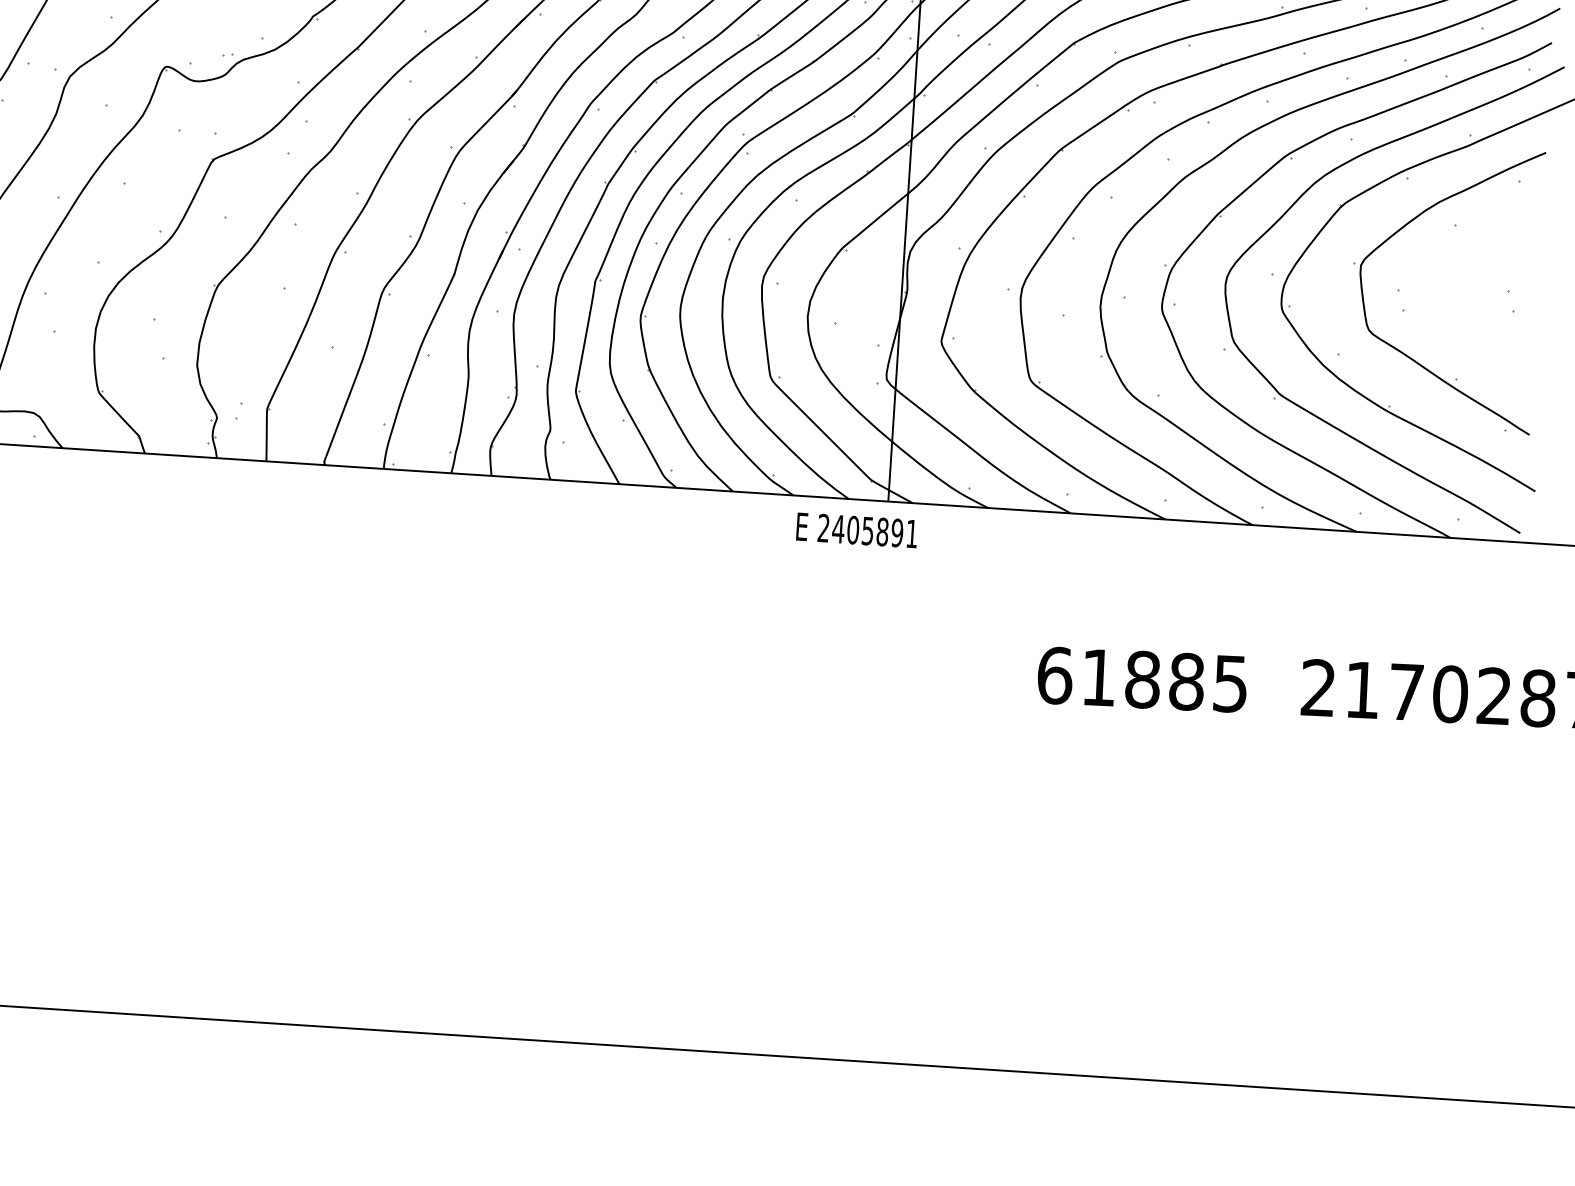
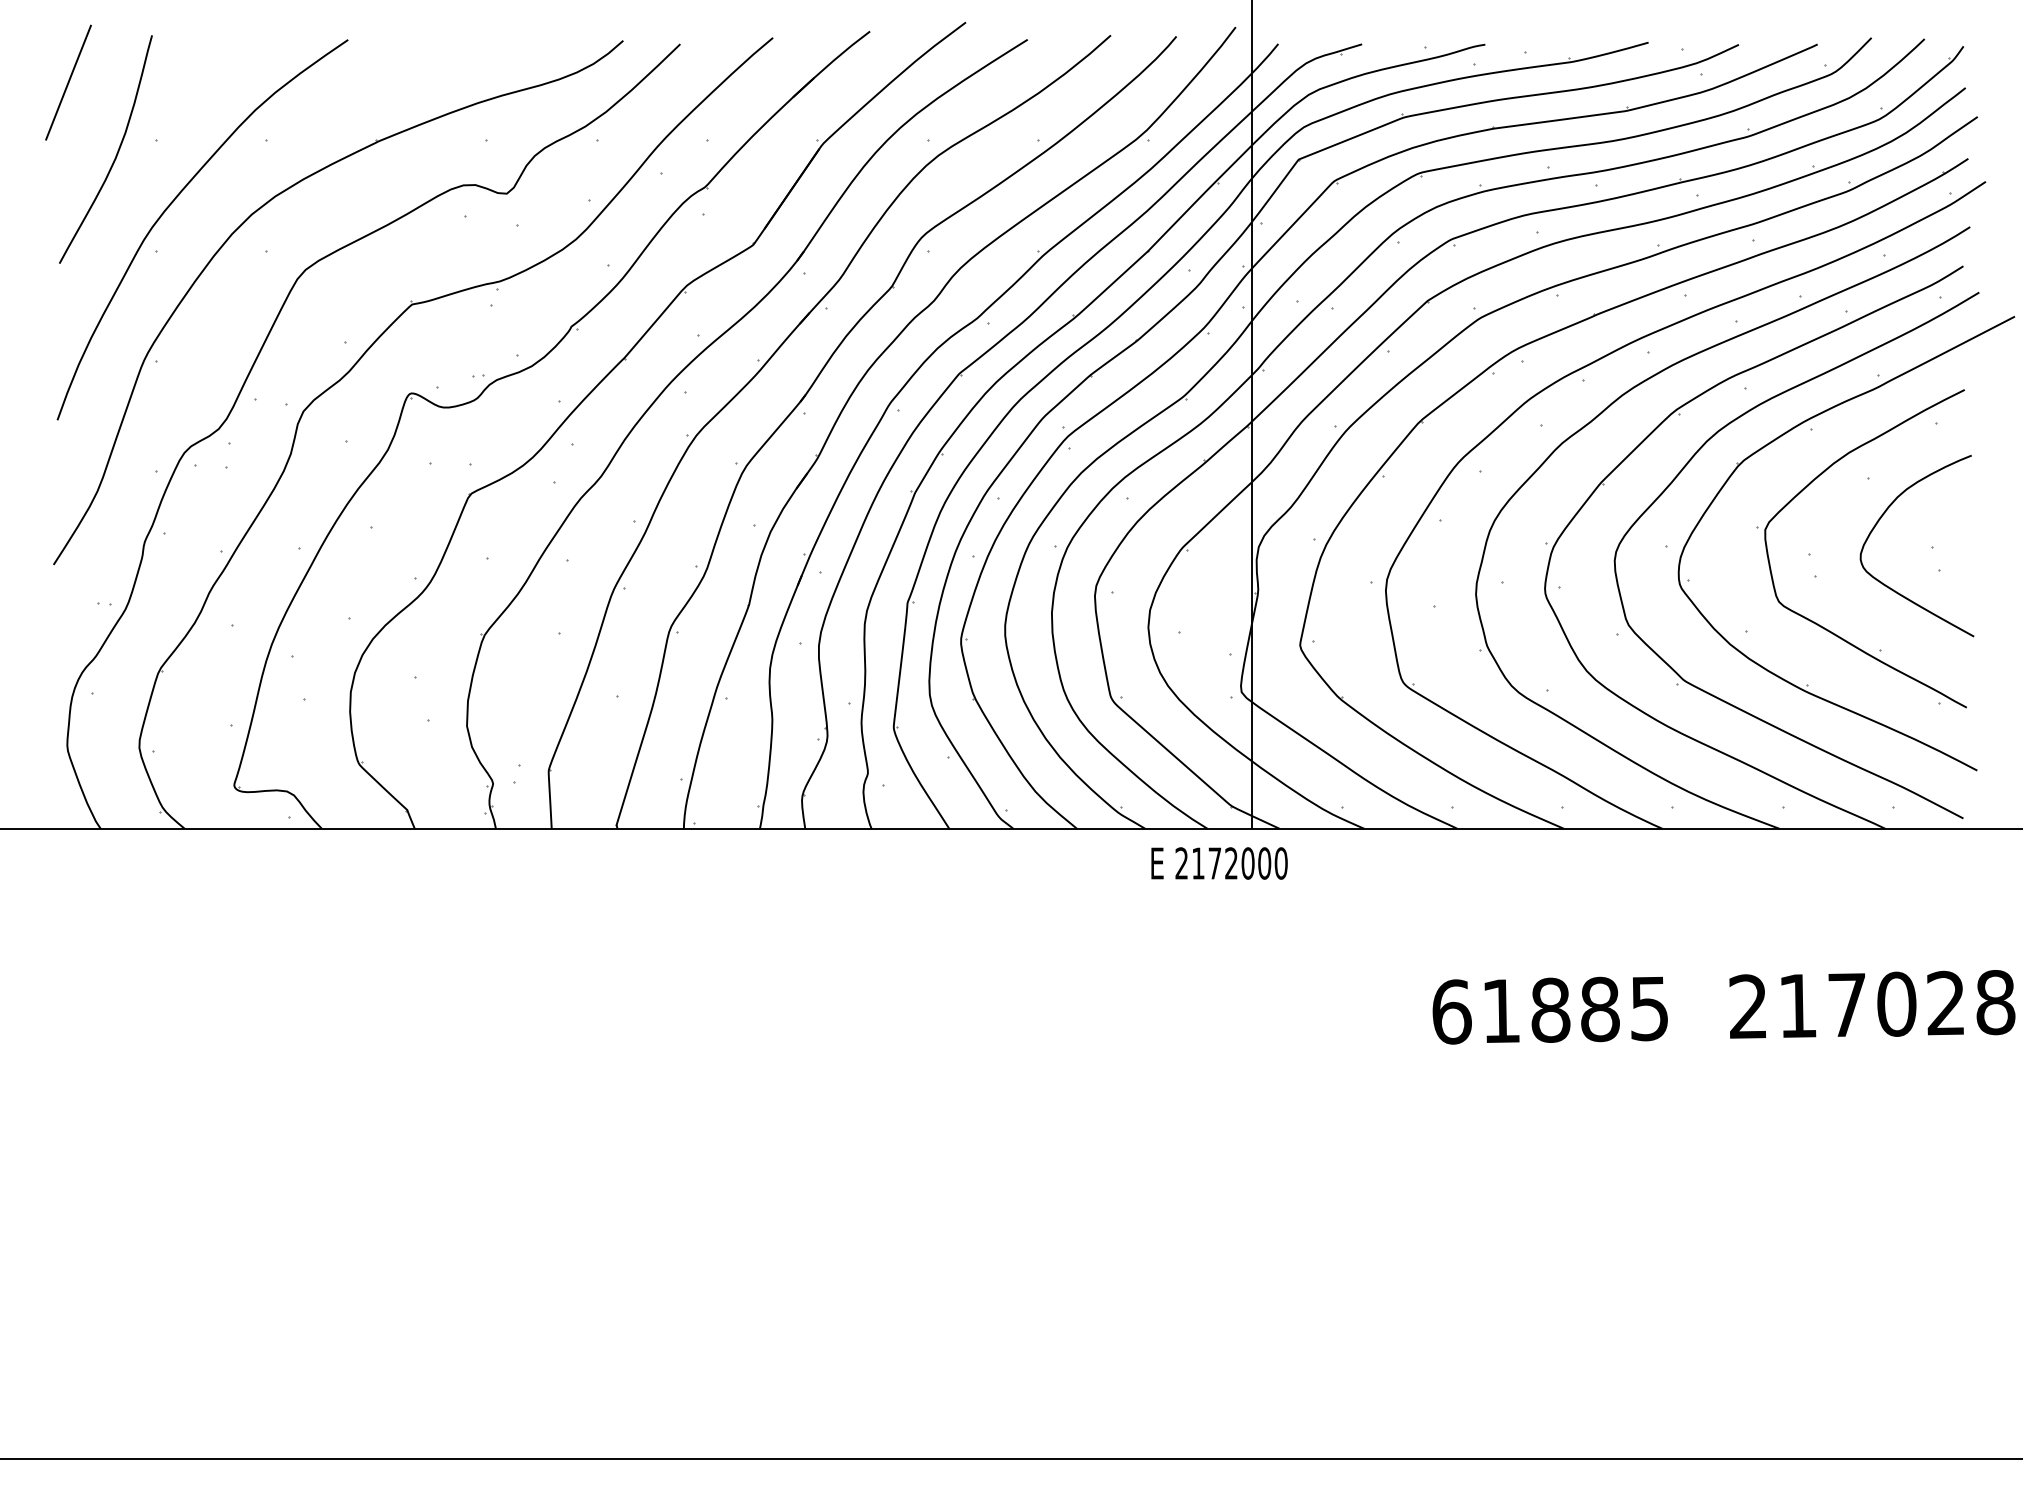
curve: (1462, 264) -> (1879, 521), added
text: (875, 531) -> (1239, 863), 2405891 -> 2172000

